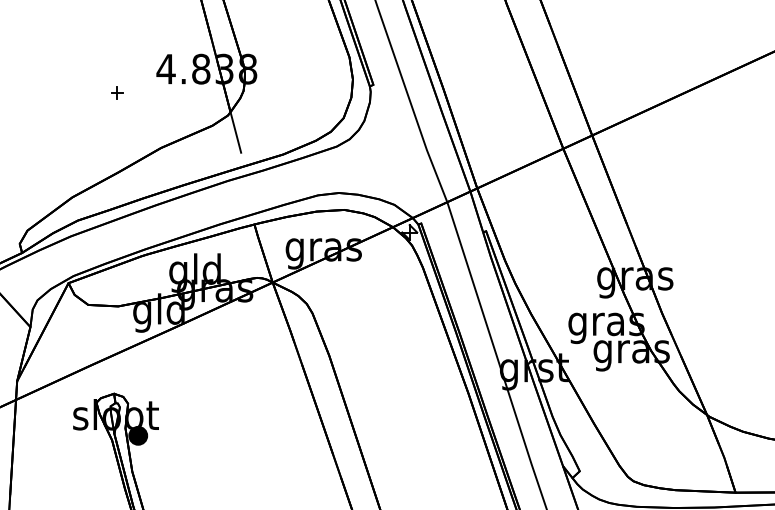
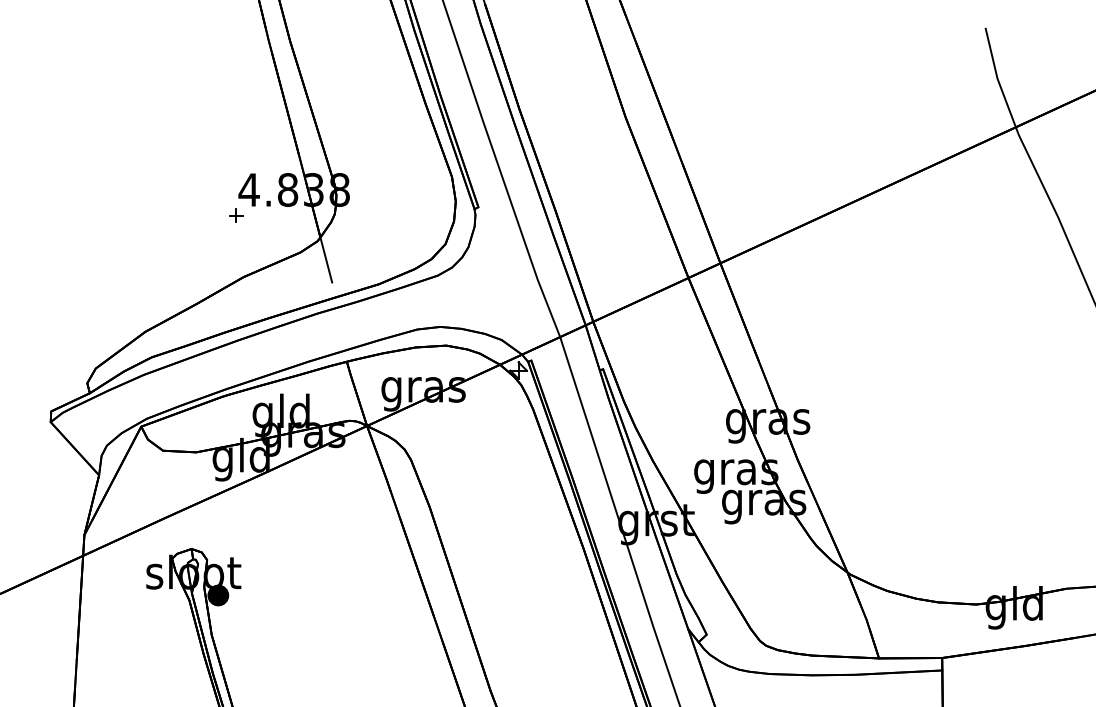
part: (117, 92) -> (236, 215), moved

